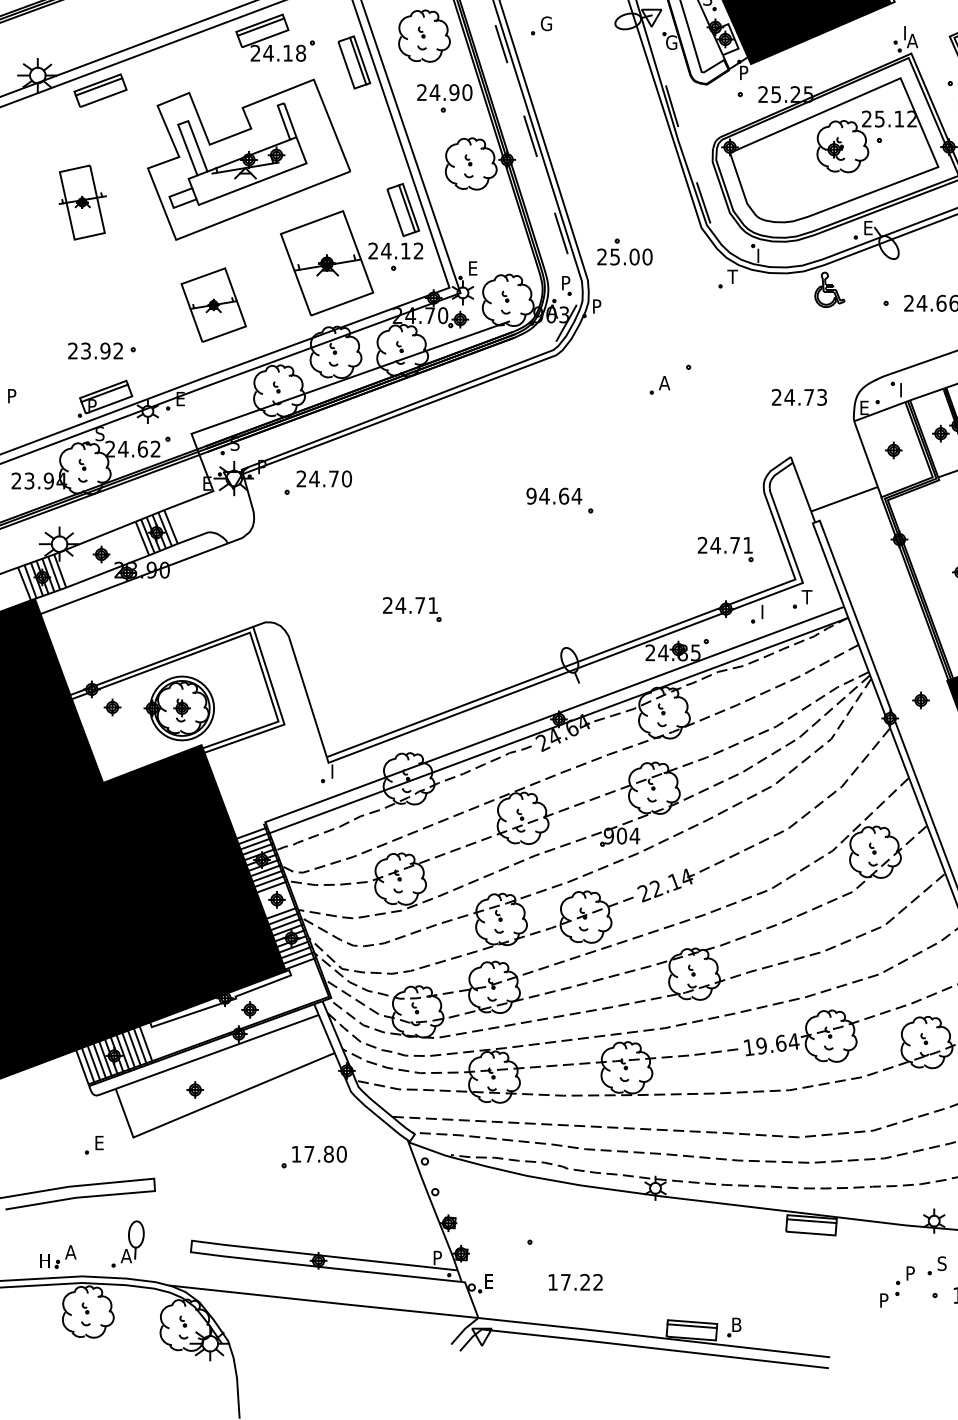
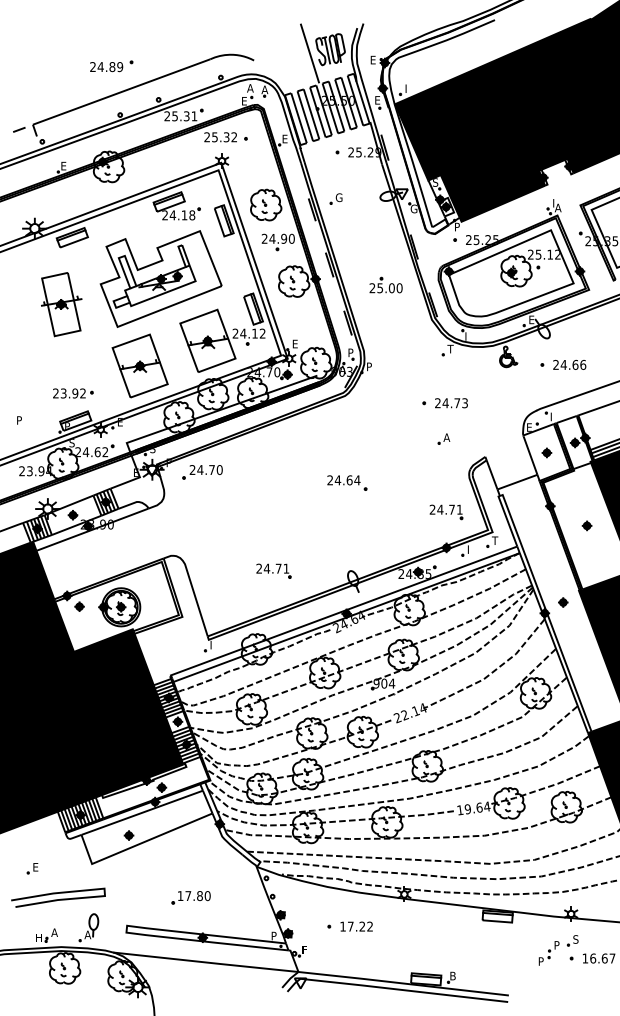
part: (82, 202) -> (61, 304), size x1.43
part: (623, 250) -> (385, 284), moved
part: (212, 304) -> (139, 365), size x1.43
part: (659, 384) -> (443, 438), moved
text: (799, 397) -> (451, 403), moved
text: (531, 496) -> (330, 480), 94.64 -> 24.64
part: (411, 608) -> (273, 570), moved
part: (94, 1145) -> (32, 868), moved
part: (313, 1156) -> (190, 897), moved
text: (575, 1282) -> (356, 926), moved

